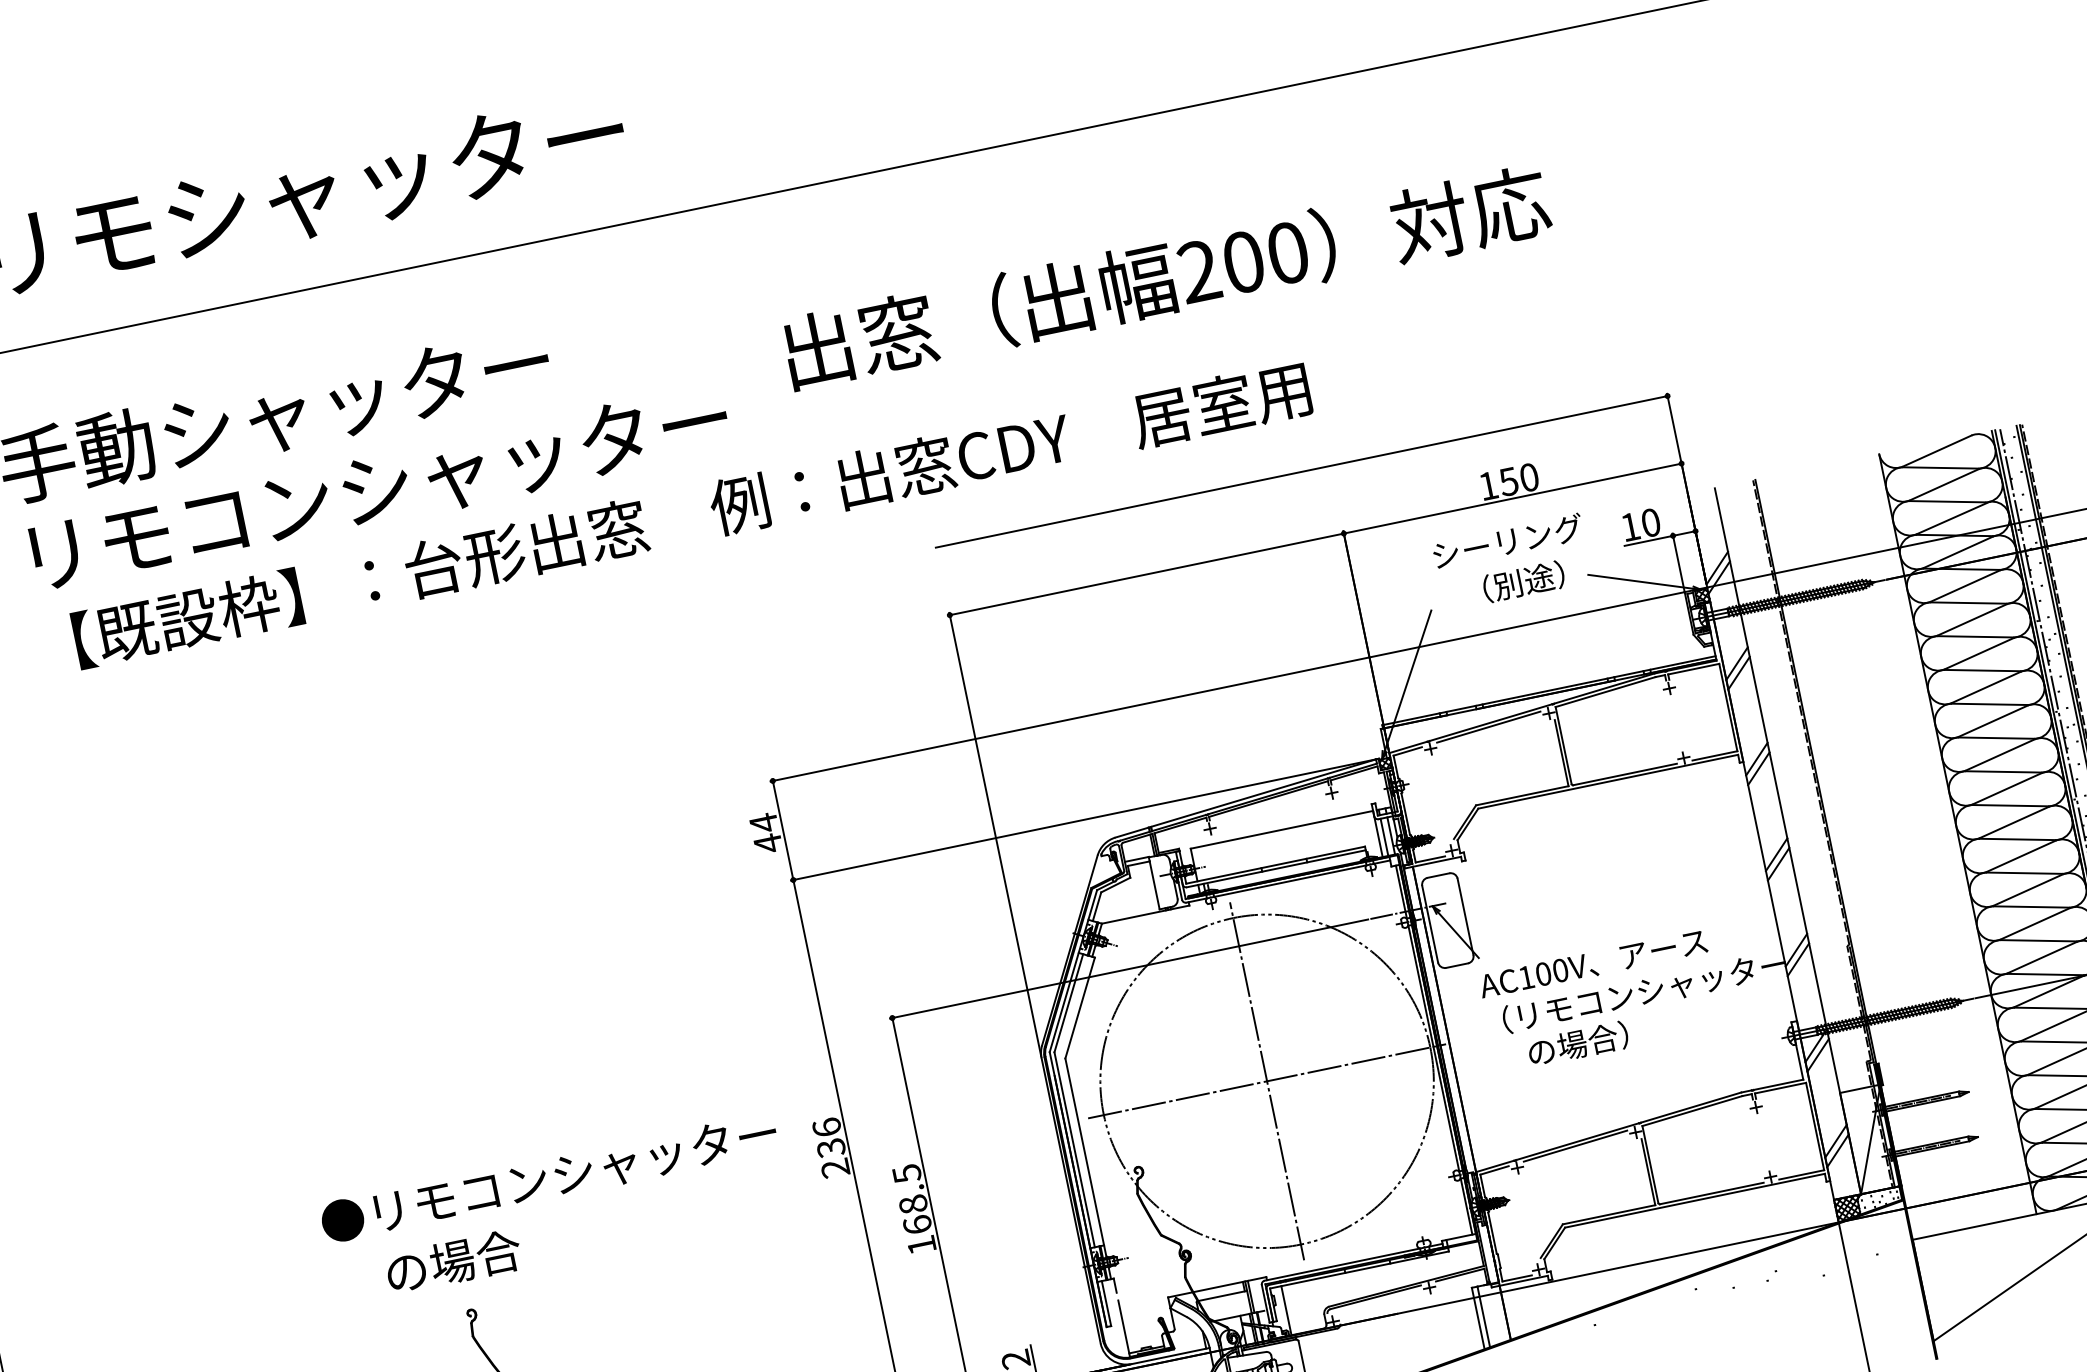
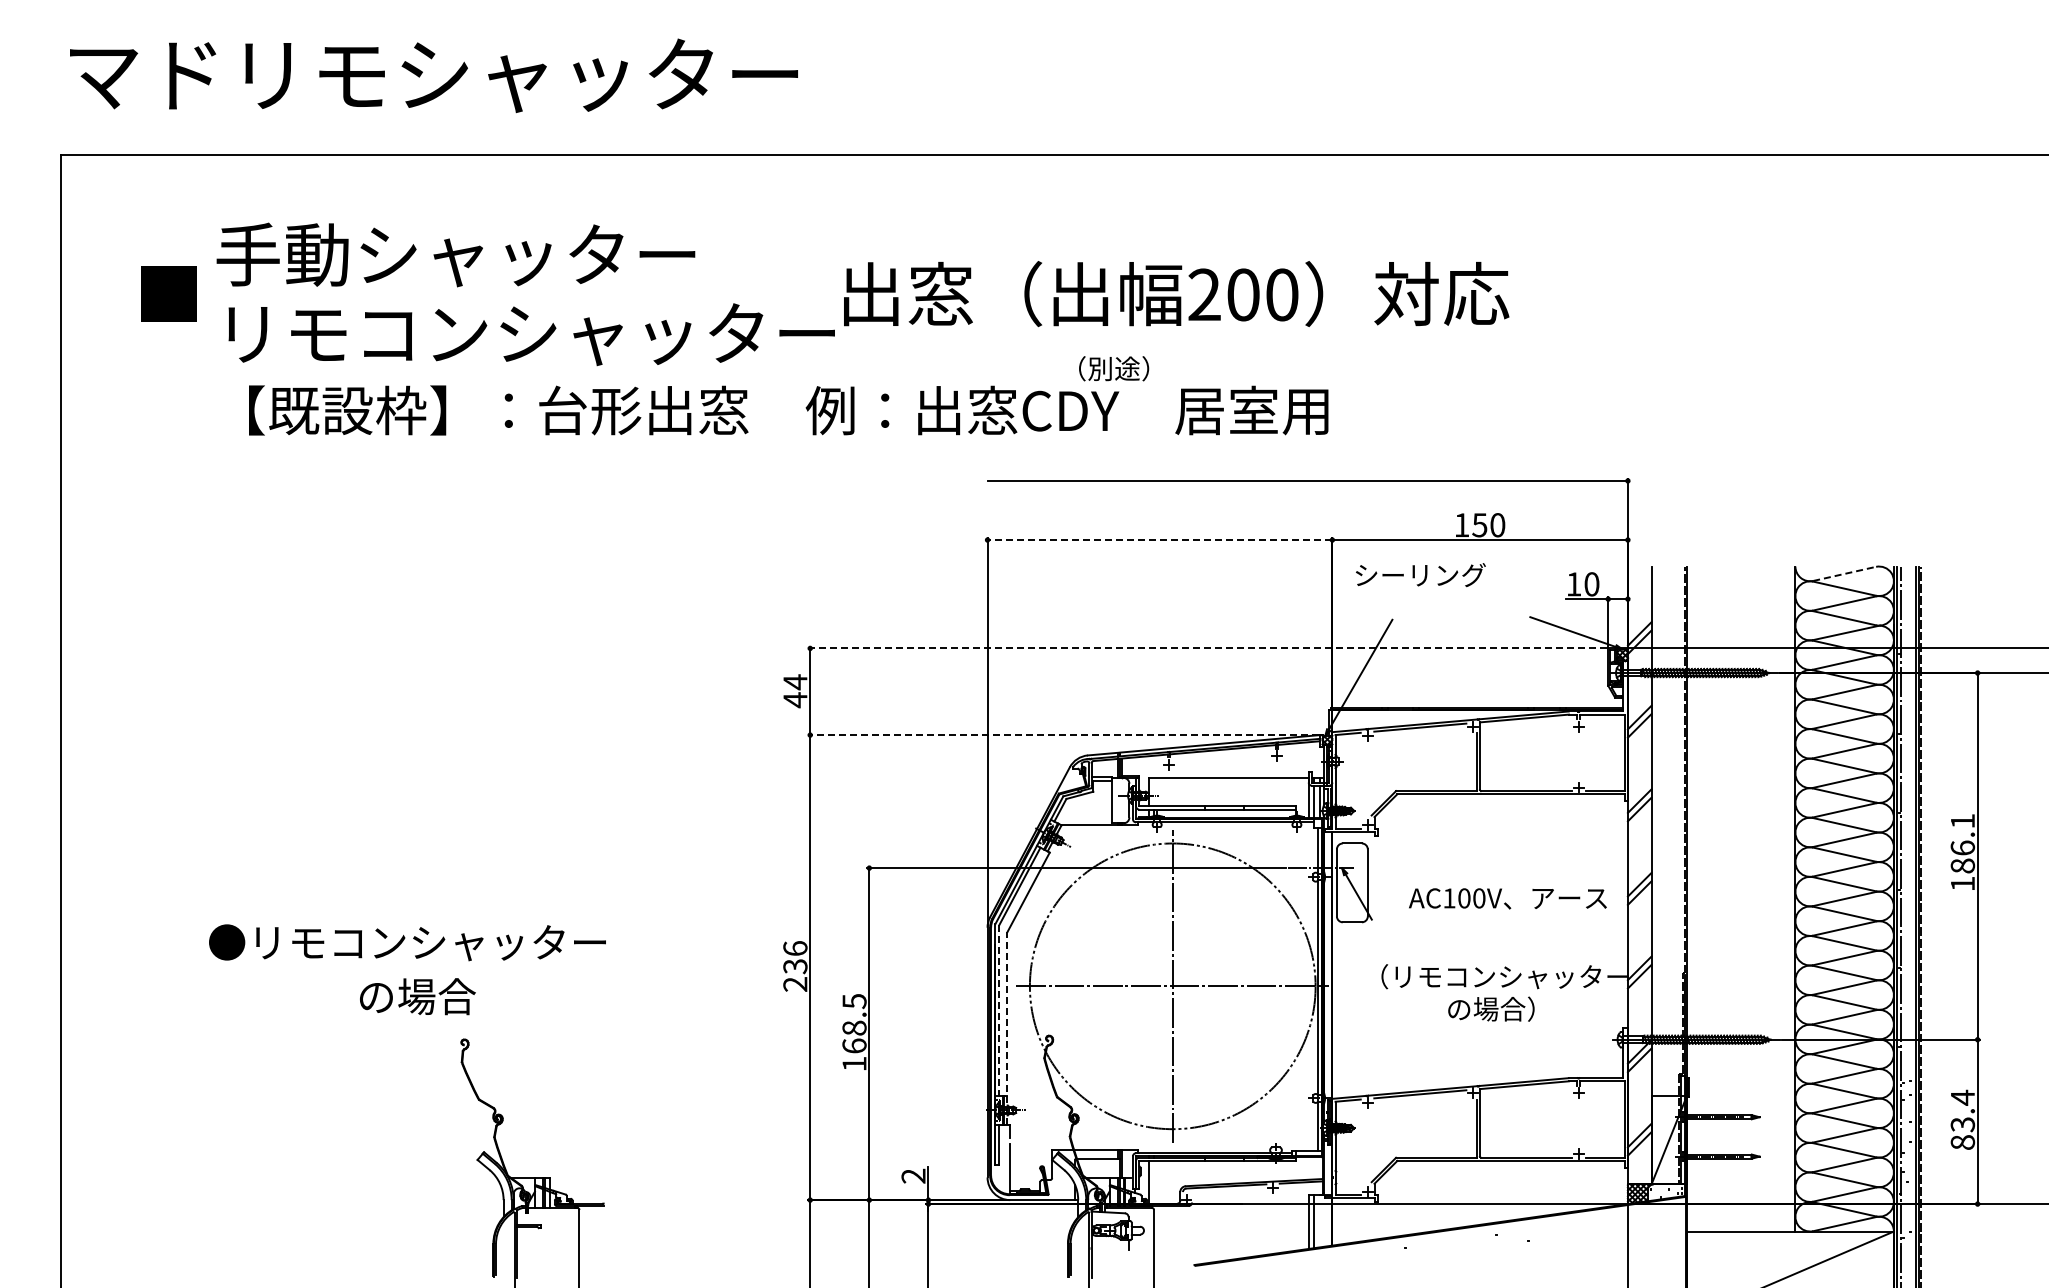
text: (1167, 277) -> (1176, 294), moved
line: (1938, 450) -> (1845, 573), solid -> dashed
text: (1507, 541) -> (1420, 575), moved
line: (1146, 575) -> (1159, 540), solid -> dashed
text: (1524, 581) -> (1114, 368), moved
line: (1226, 687) -> (1207, 648), solid -> dashed
line: (1082, 820) -> (1063, 735), solid -> dashed
text: (1592, 964) -> (1507, 898), moved
text: (1578, 1043) -> (1491, 1008), moved
line: (1074, 1149) -> (999, 1010), solid -> dashed
line: (1088, 1168) -> (1007, 1028), solid -> dashed
text: (549, 1177) -> (407, 942), moved
text: (453, 1261) -> (417, 996), moved

